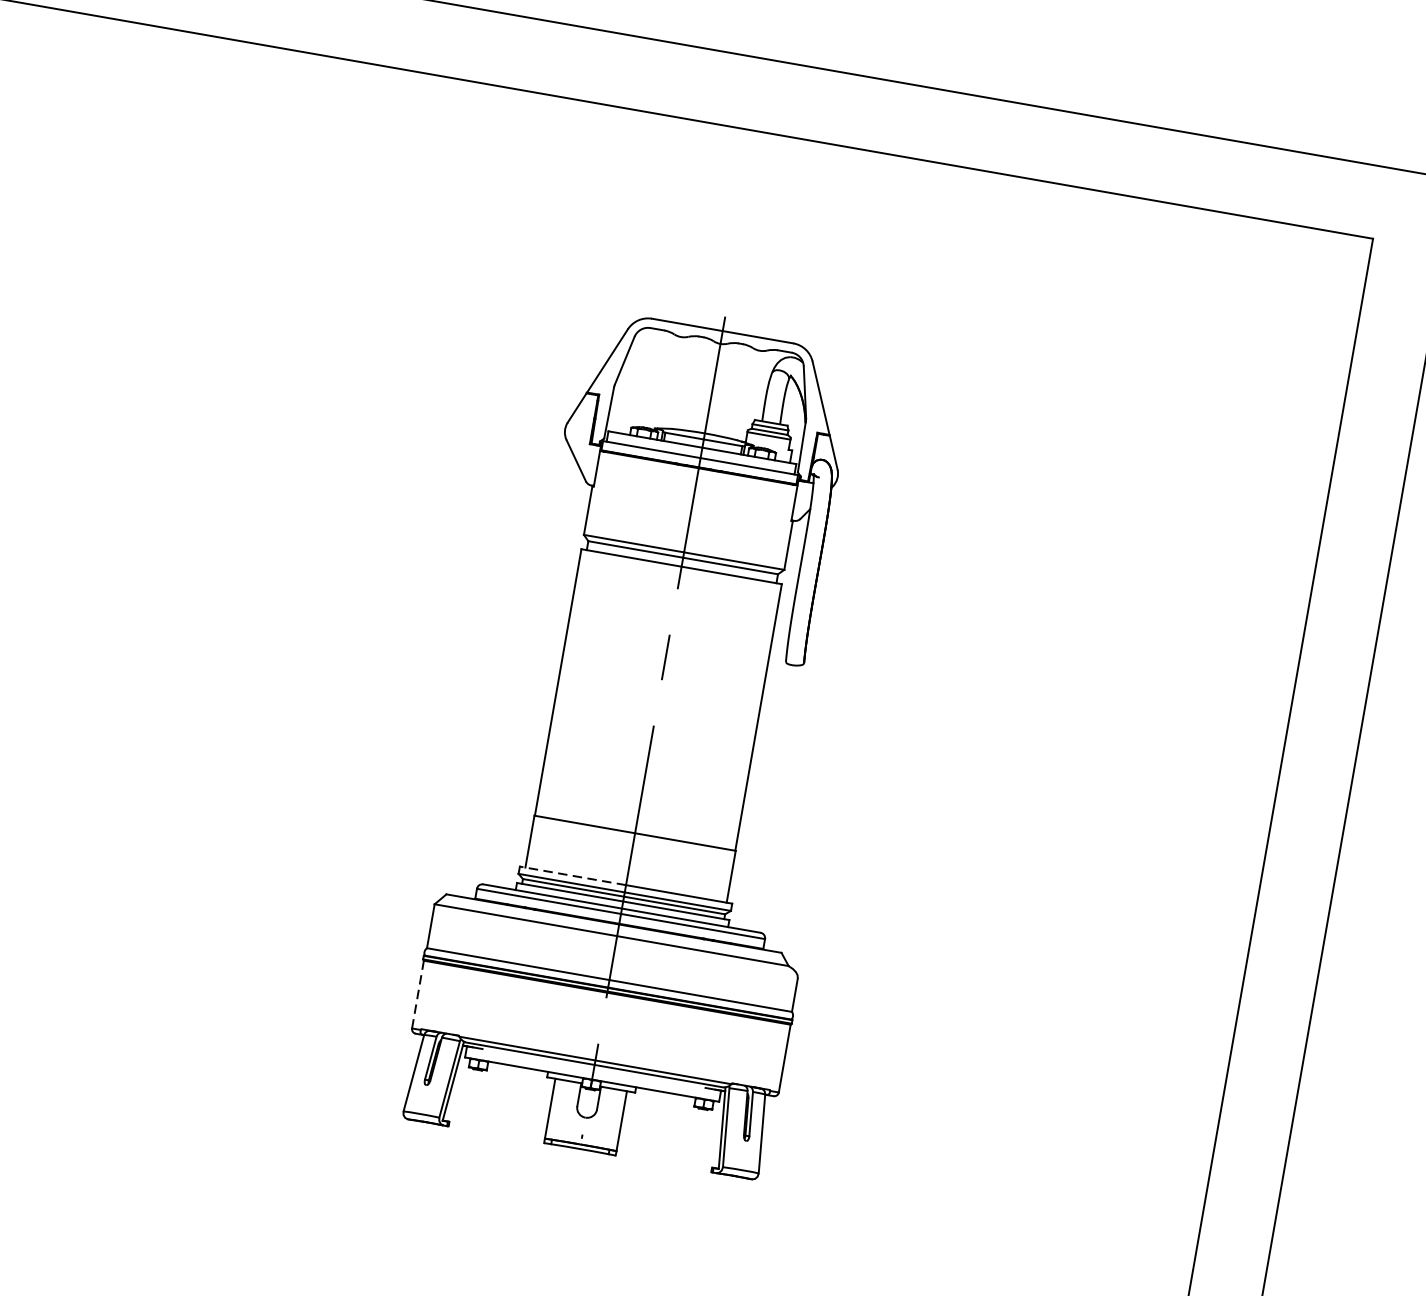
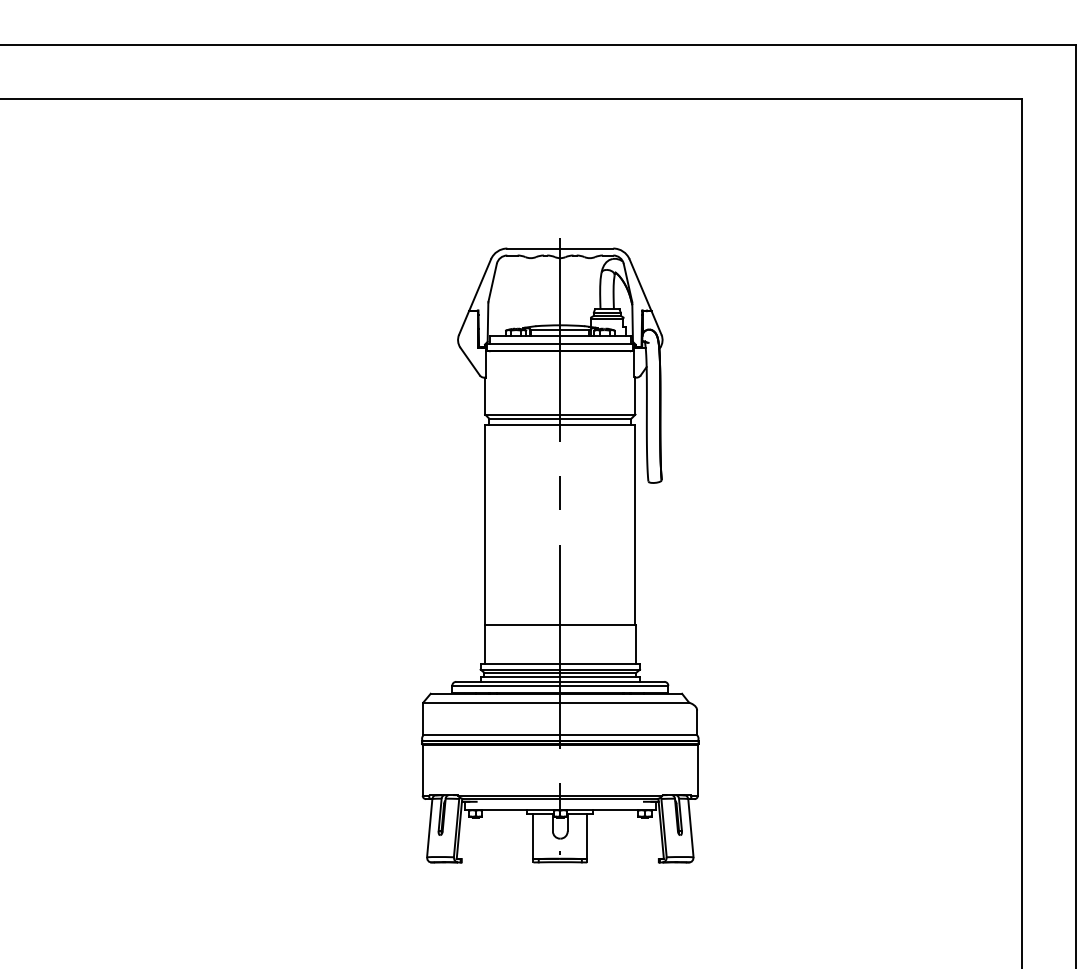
line: (572, 876) -> (520, 664), dashed -> solid
line: (417, 993) -> (422, 769), dashed -> solid

